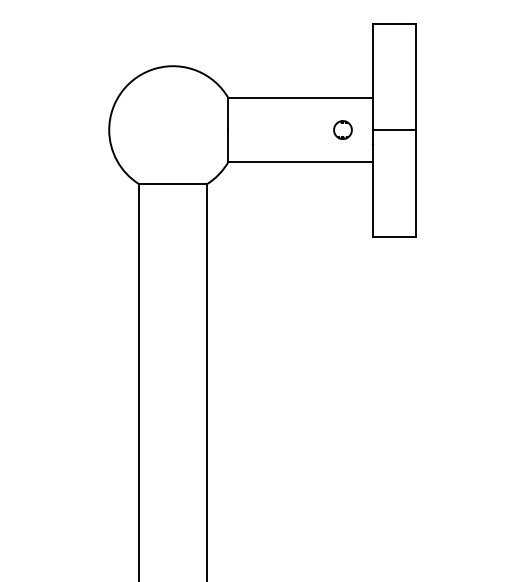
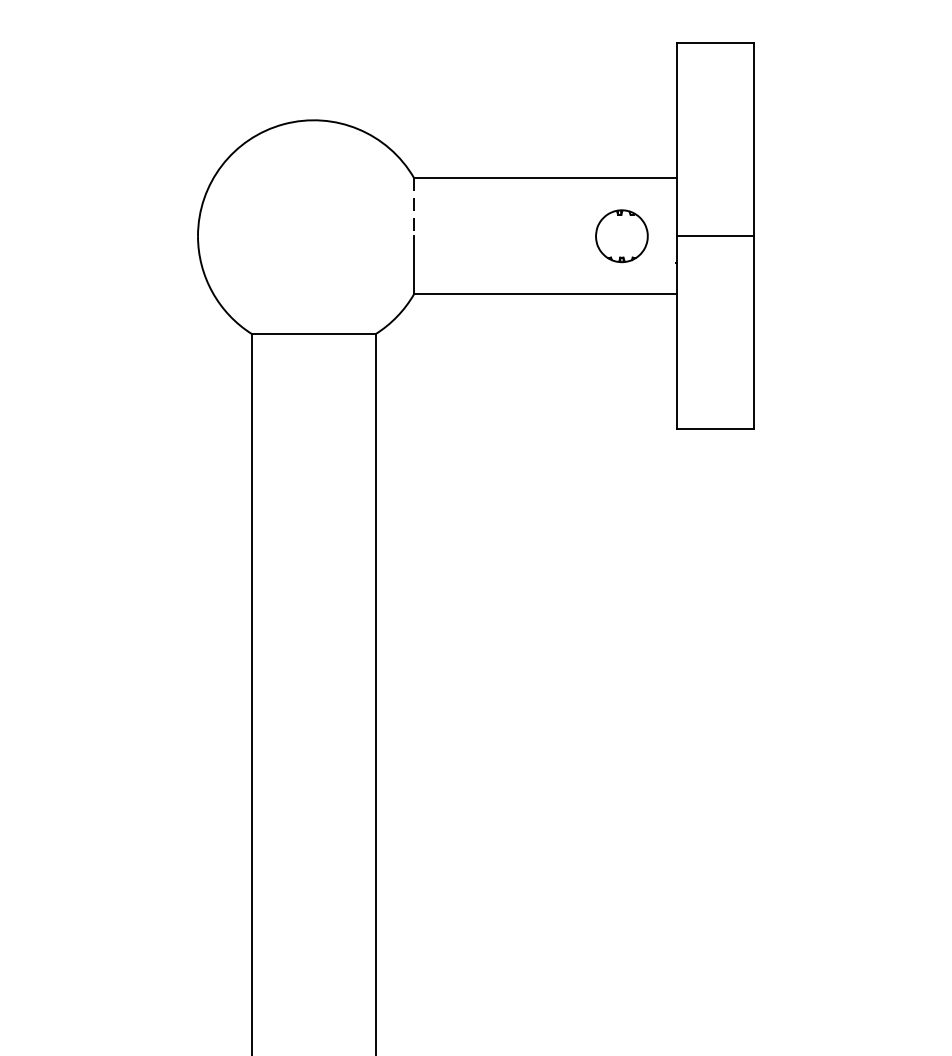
line: (228, 114) -> (414, 207), solid -> dashed
part: (342, 129) -> (621, 235), size x1.6

